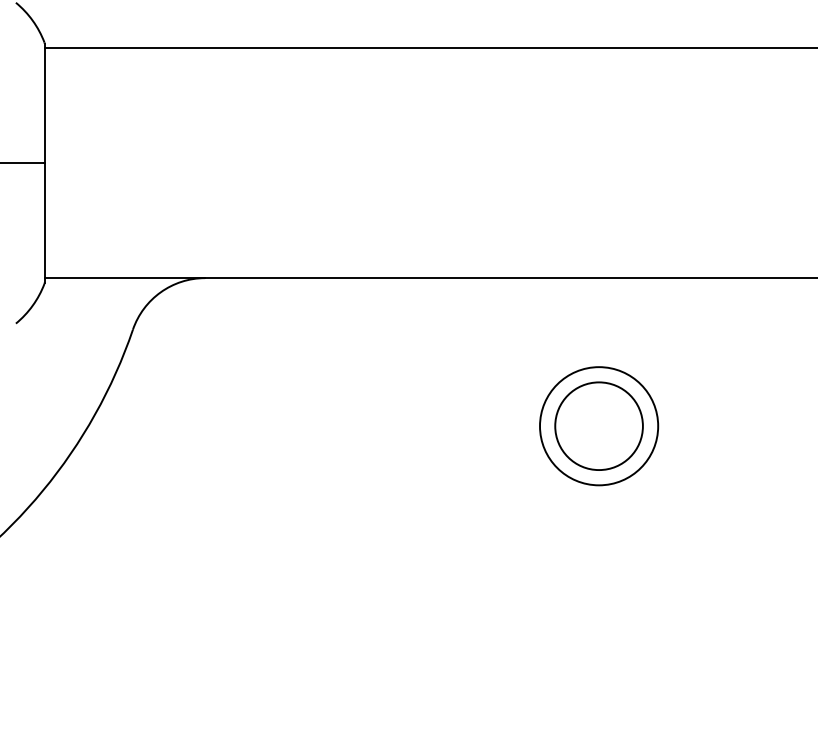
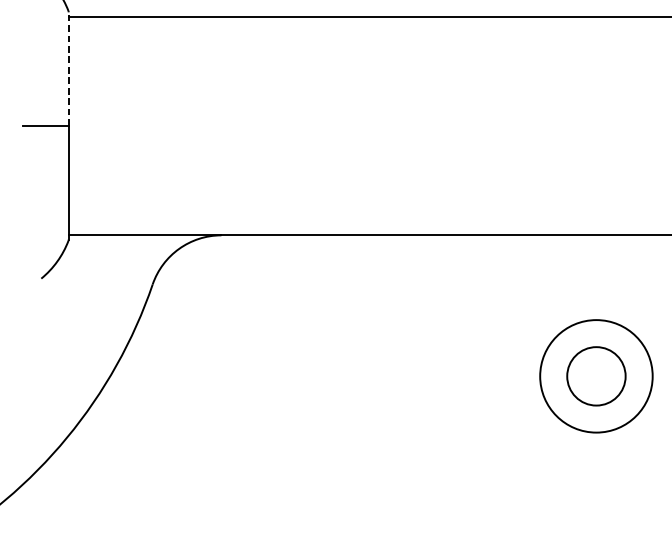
line: (44, 103) -> (68, 69), solid -> dashed
circle: (598, 426) -> (595, 376), size x0.7

